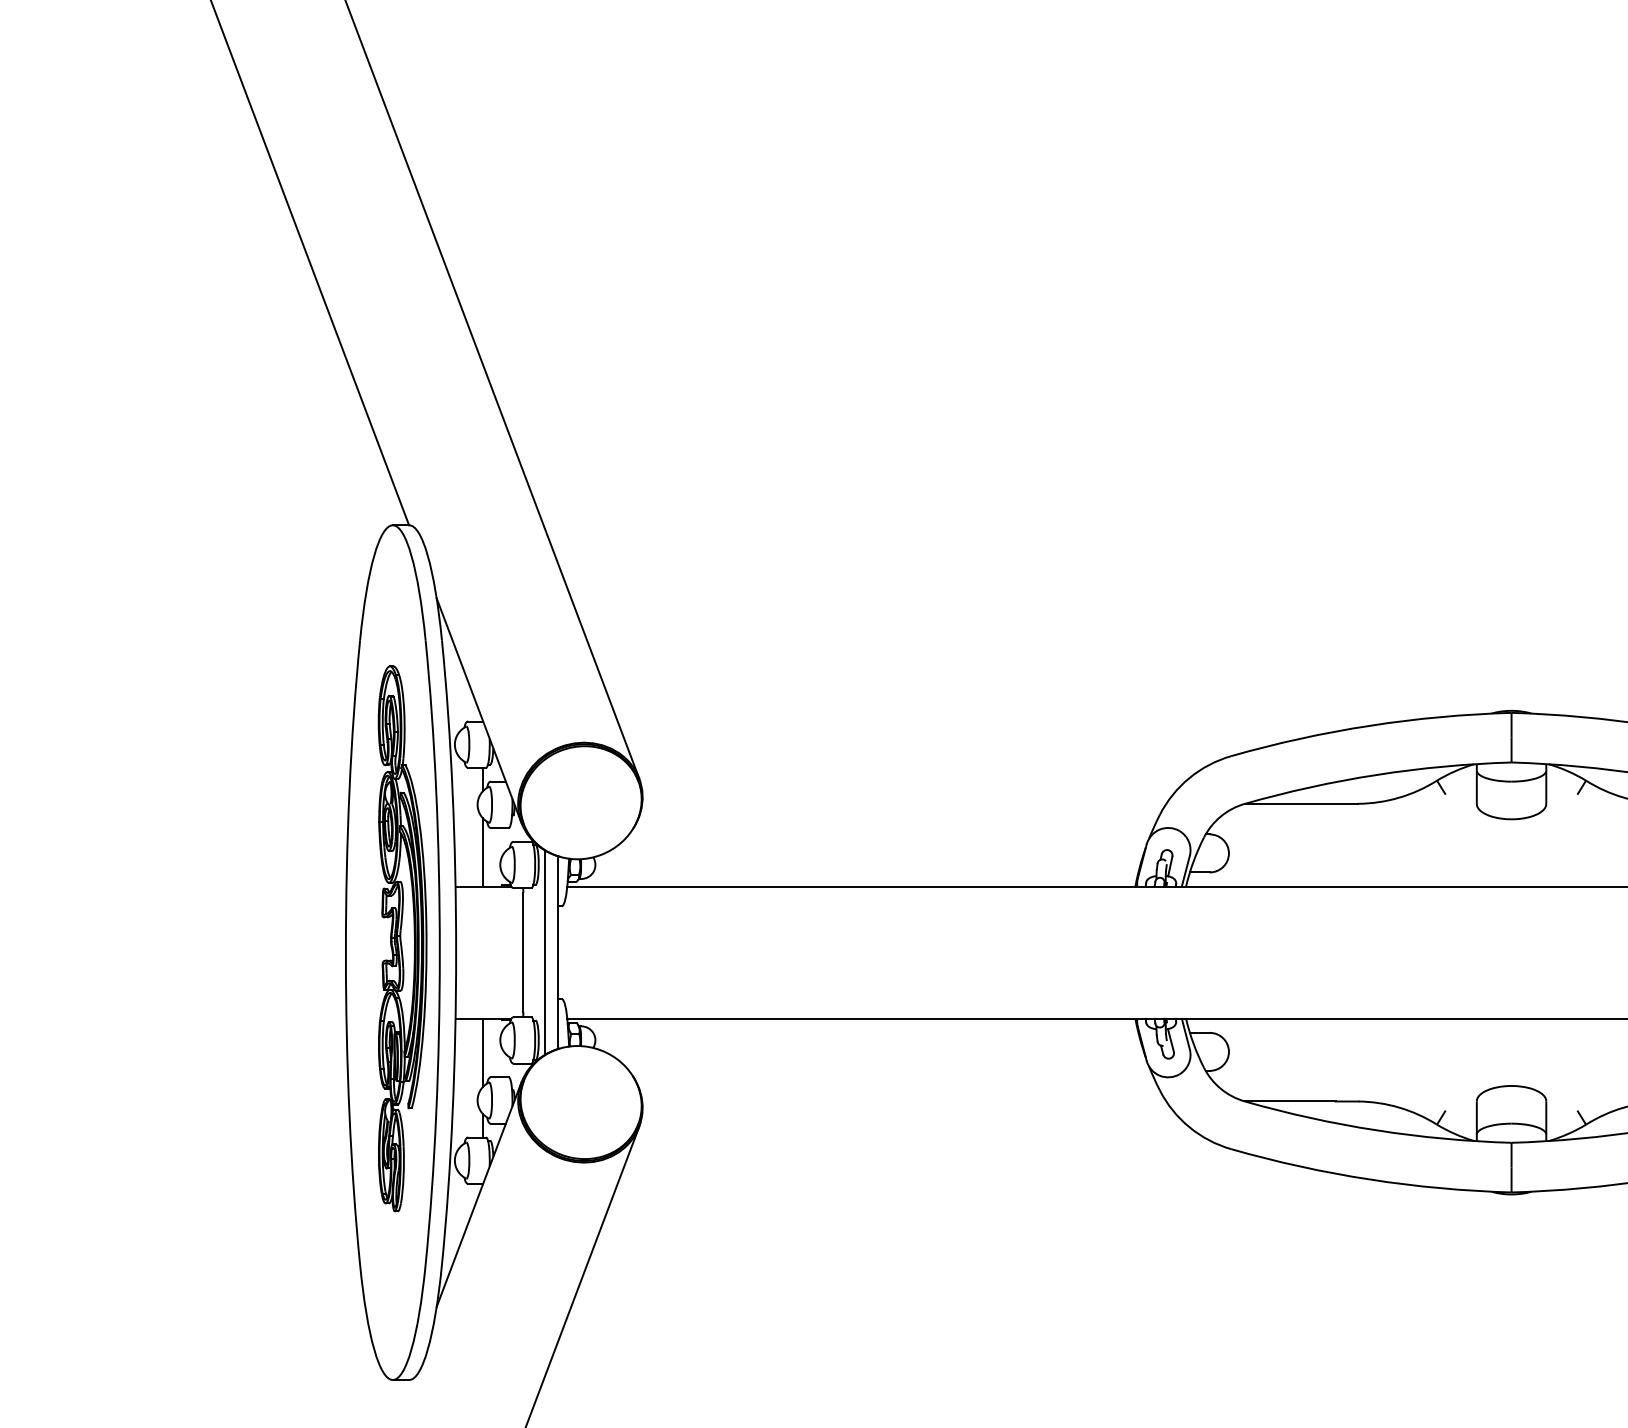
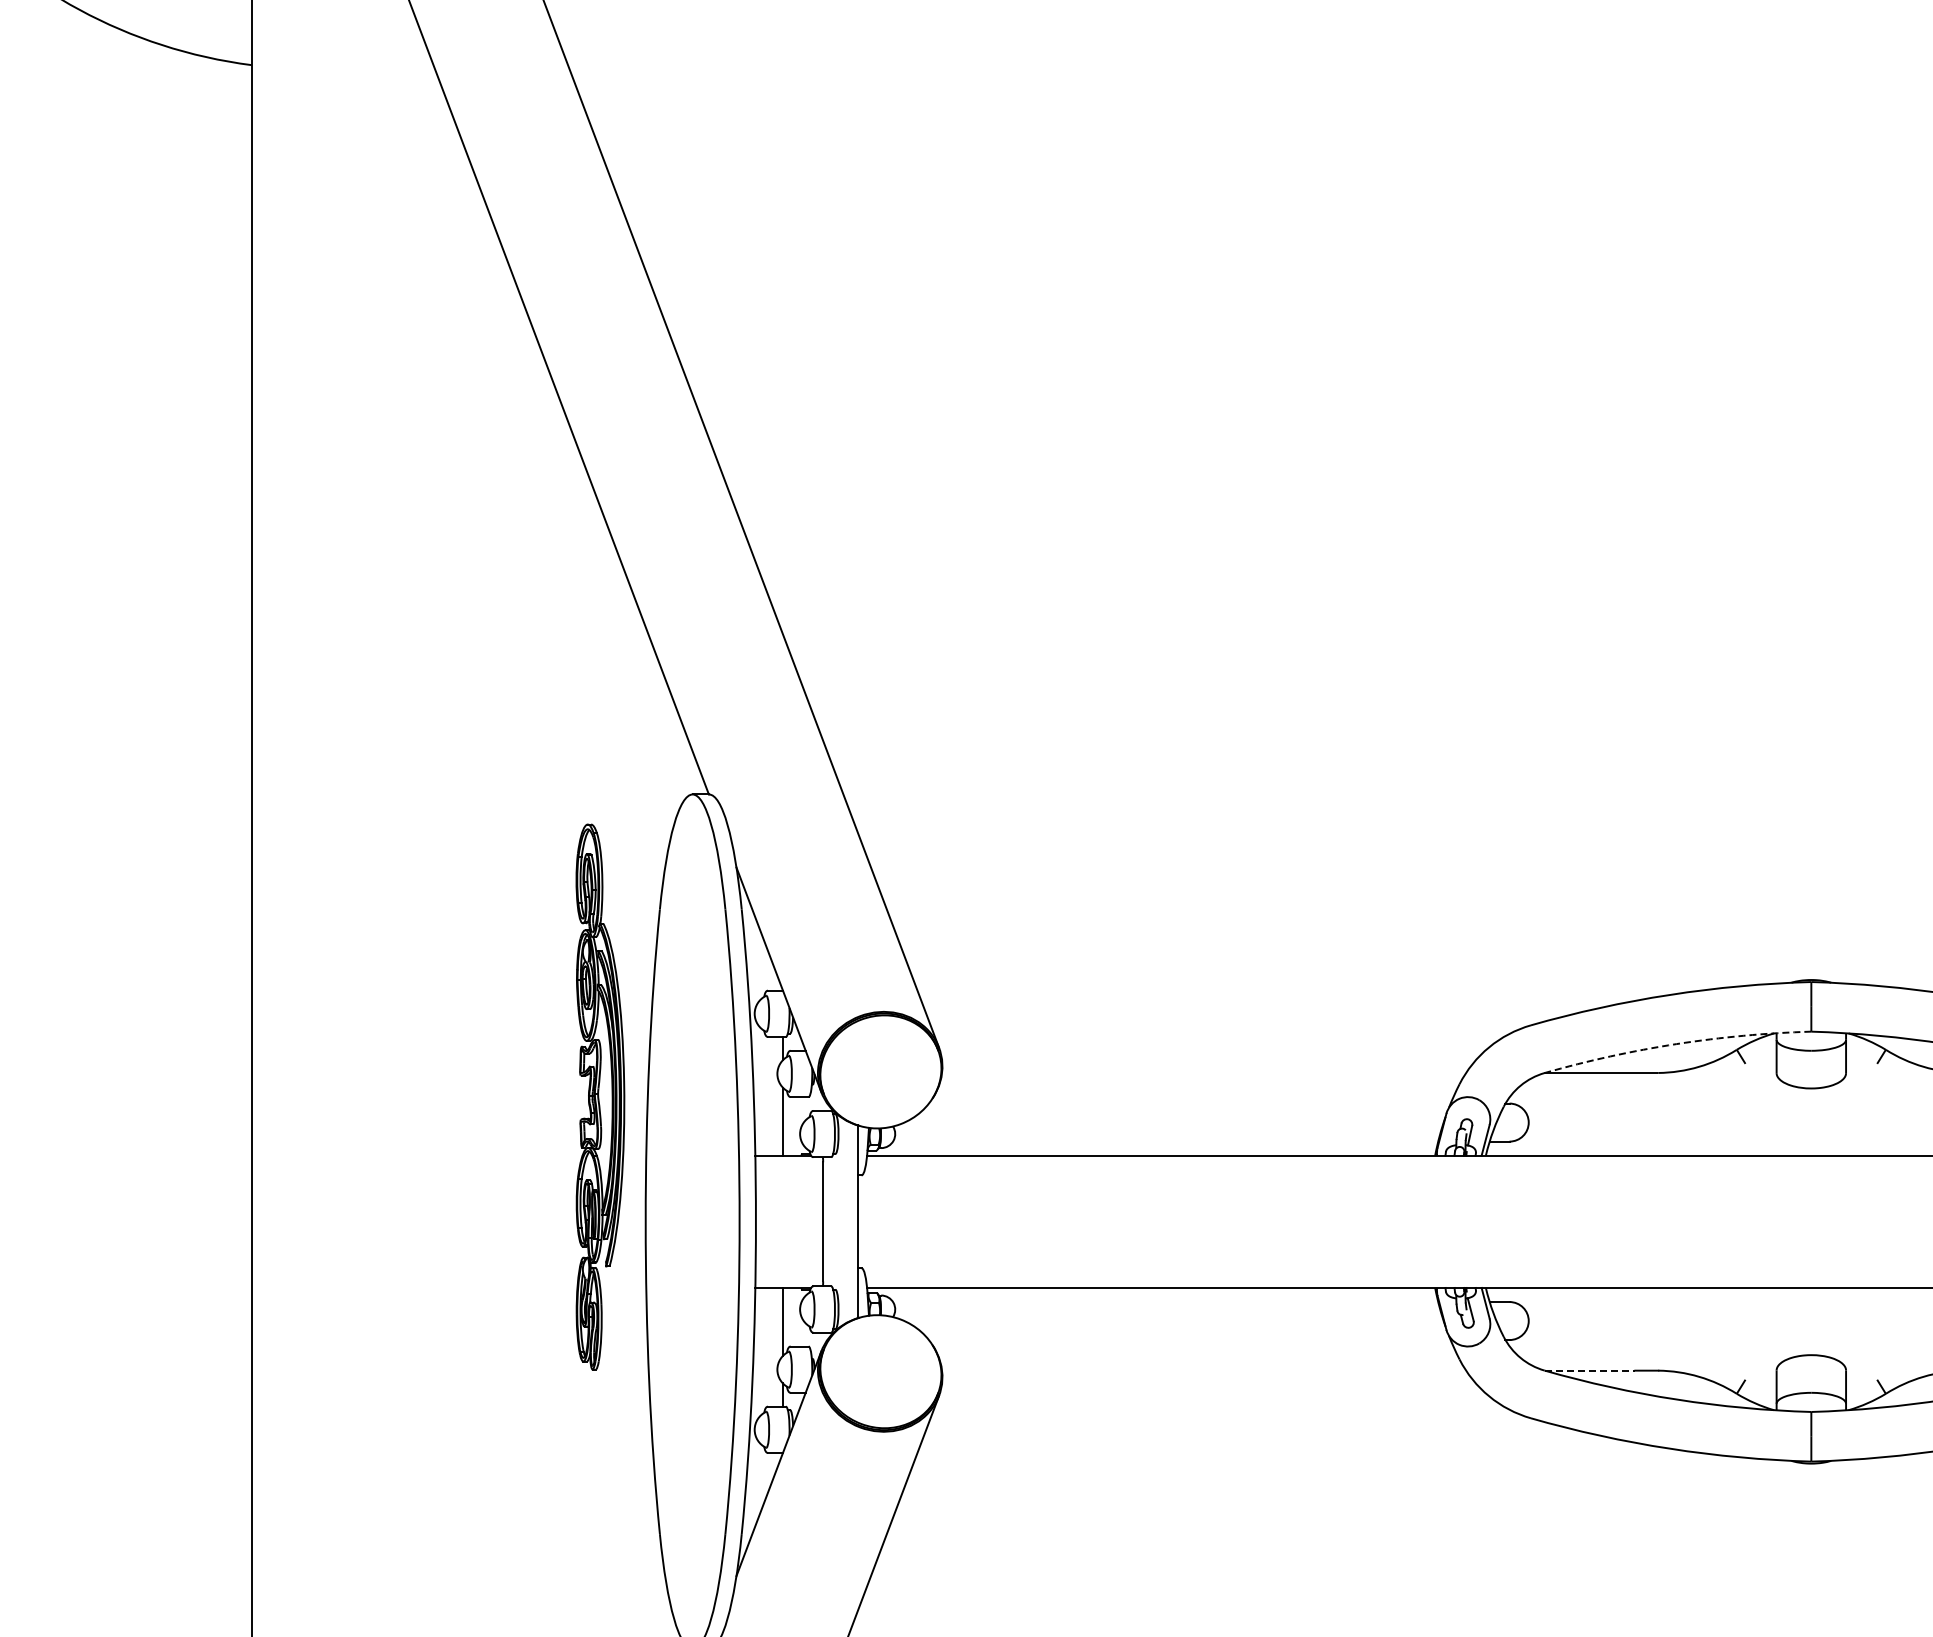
arc: (1376, 775) -> (1676, 1044), solid -> dashed
part: (402, 938) -> (600, 1096), moved
line: (544, 952) -> (844, 1221), removed
line: (1290, 1101) -> (1590, 1370), solid -> dashed

